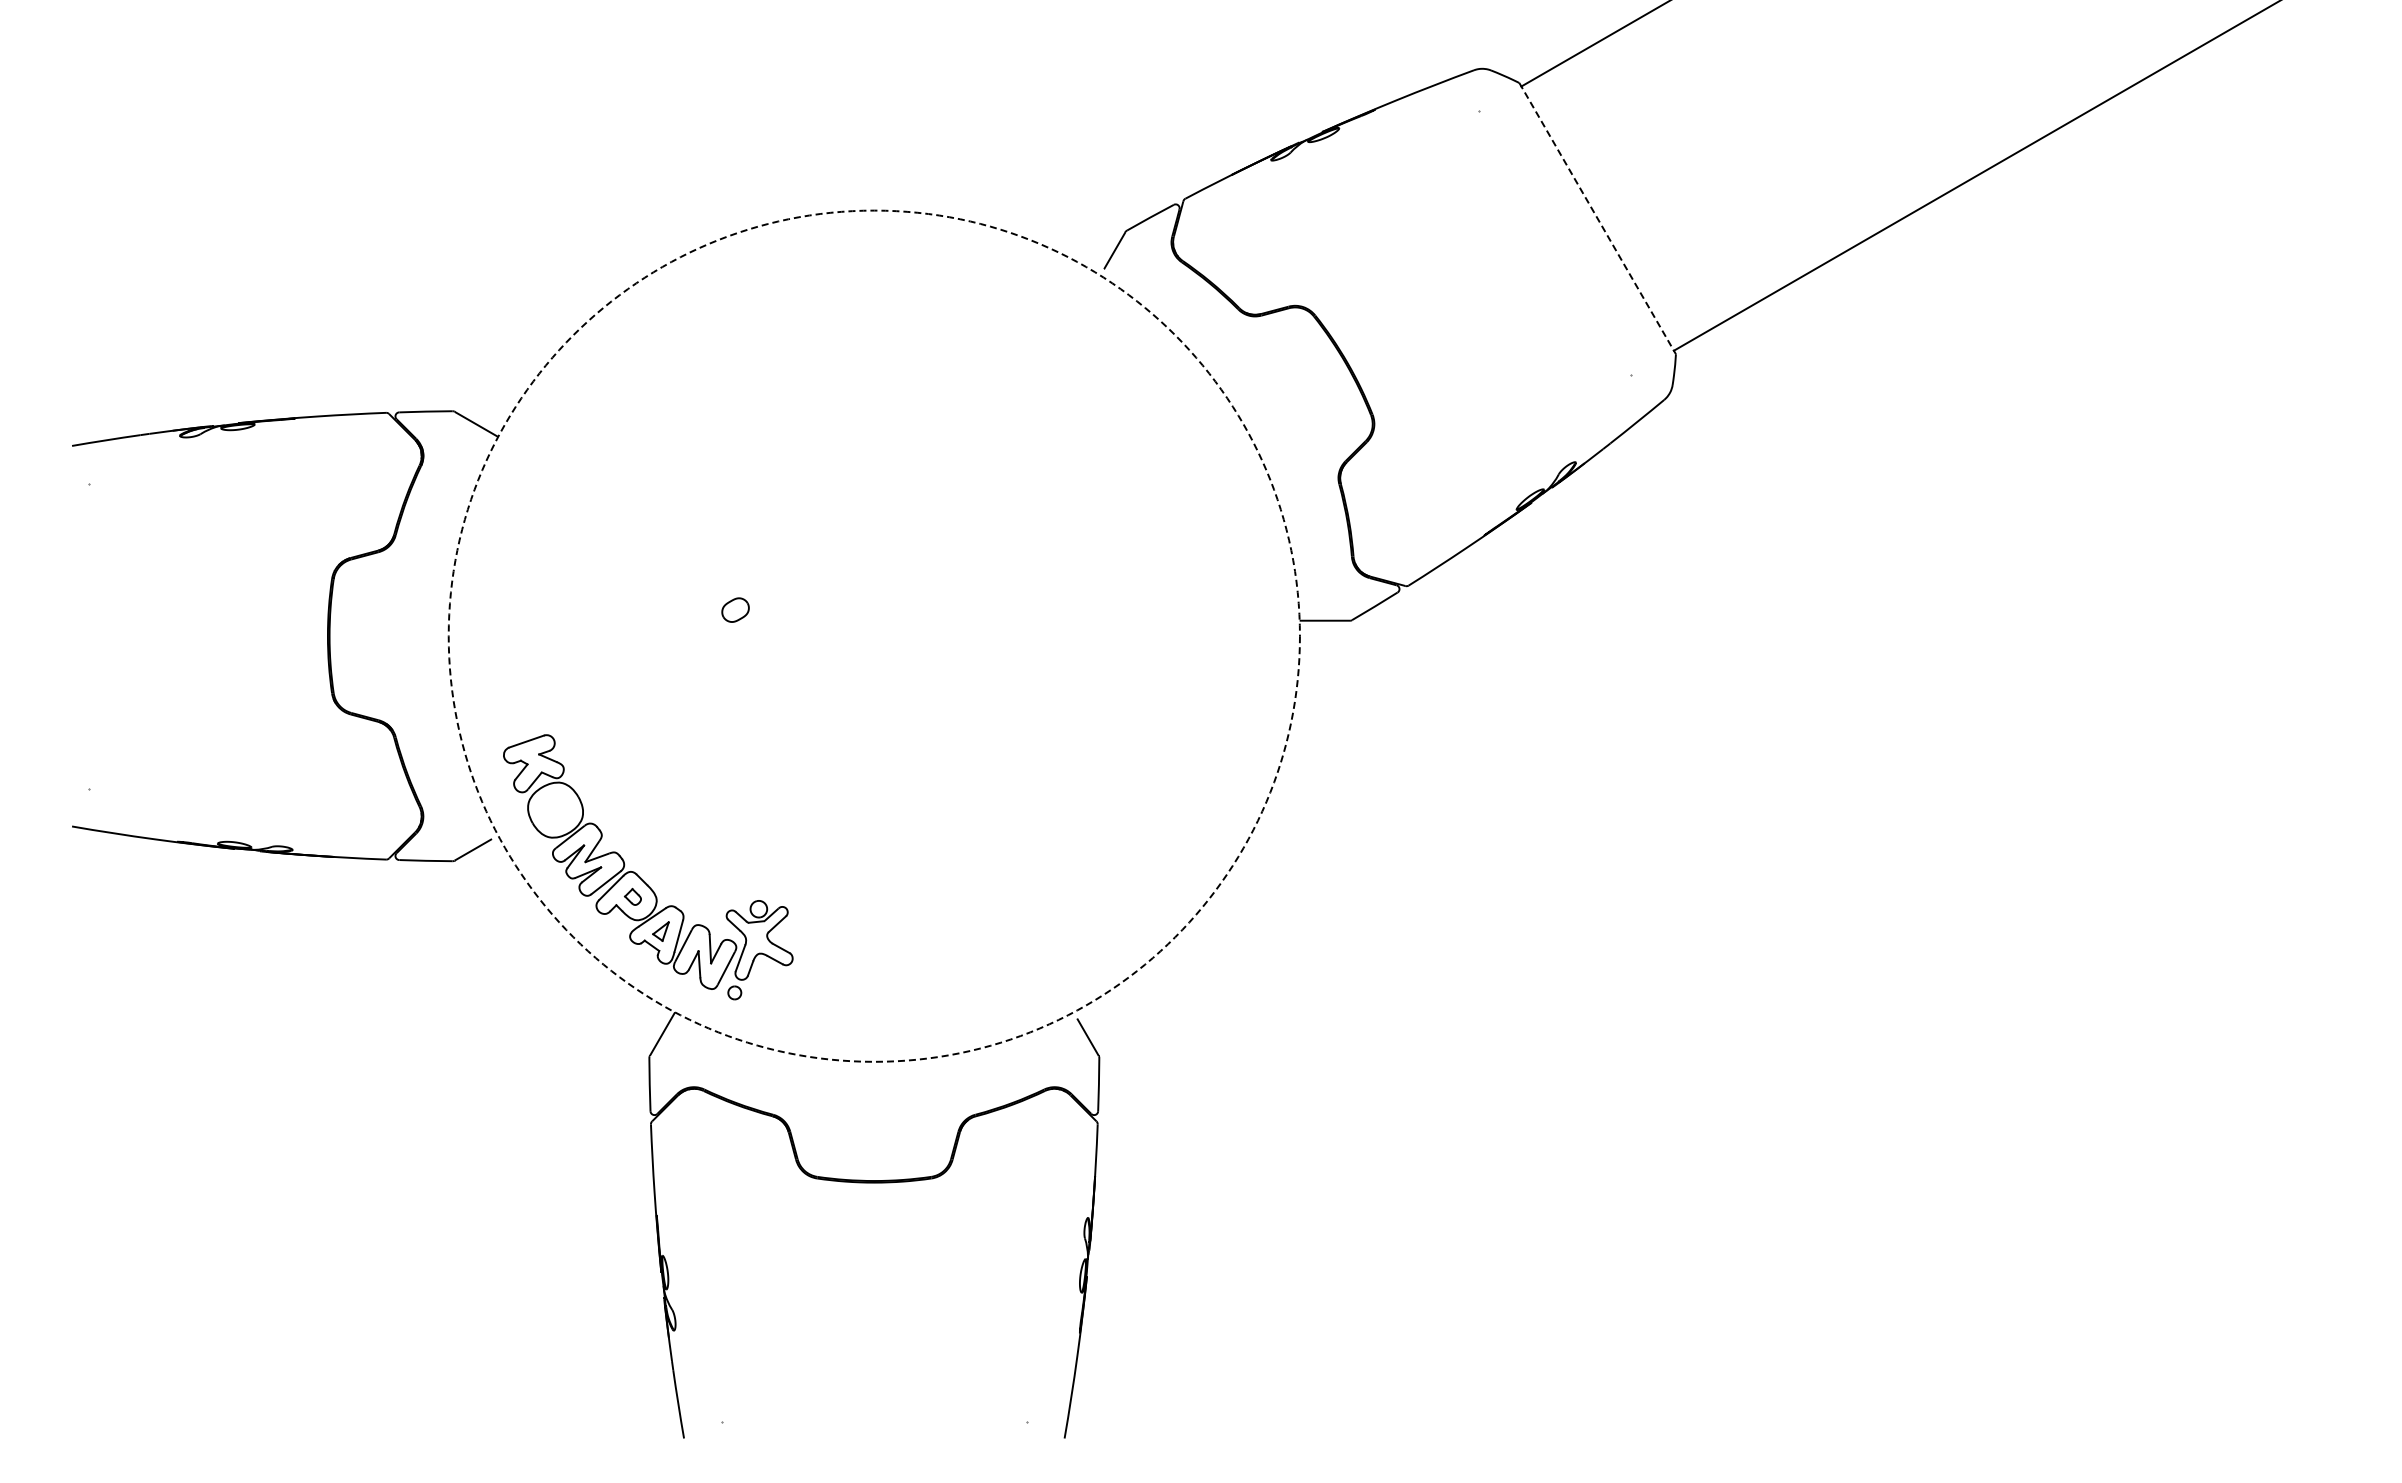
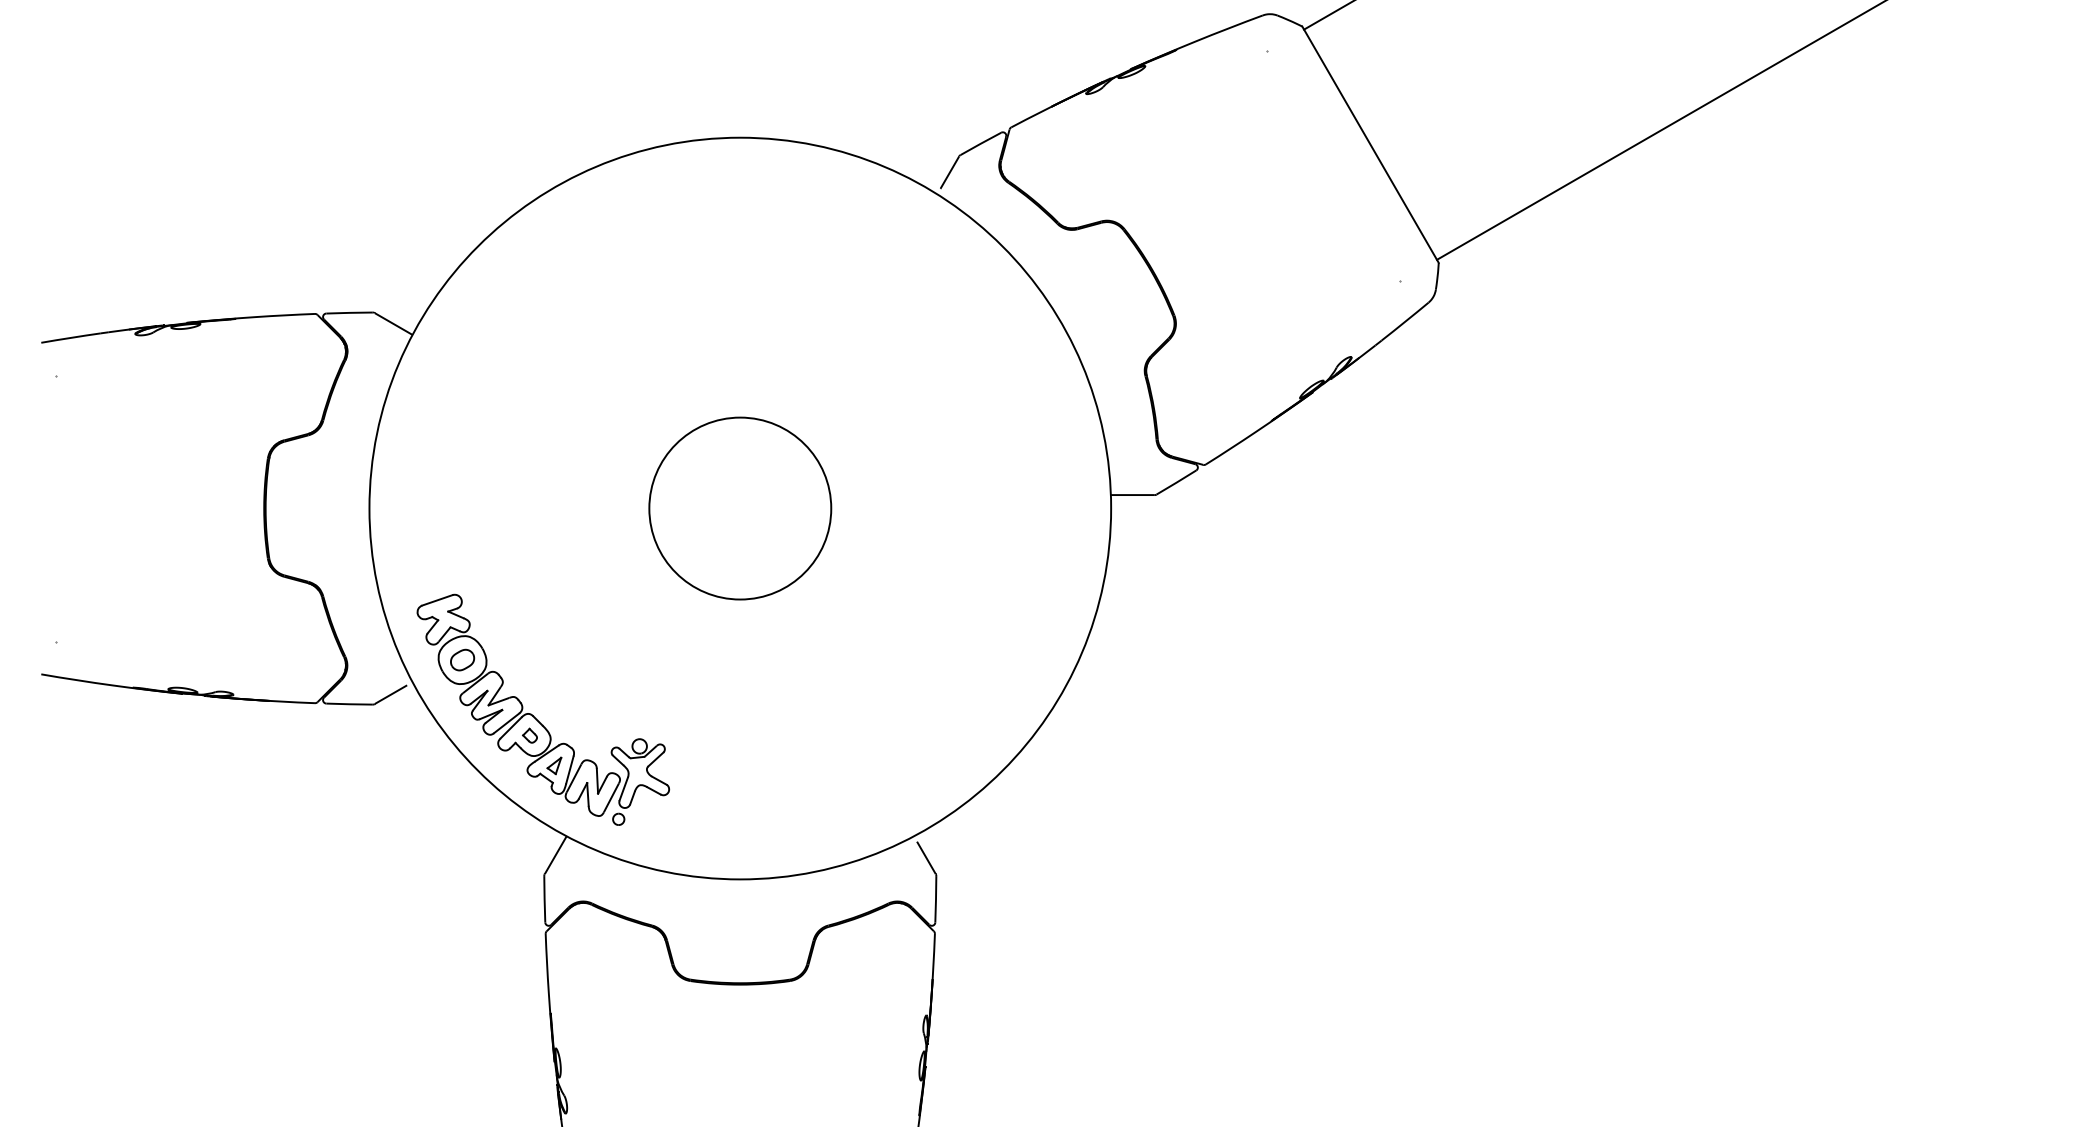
line: (1597, 218) -> (1370, 144), dashed -> solid
part: (735, 609) -> (462, 659), moved
circle: (873, 635) -> (739, 507), dashed -> solid
circle: (874, 635) -> (740, 507), added

